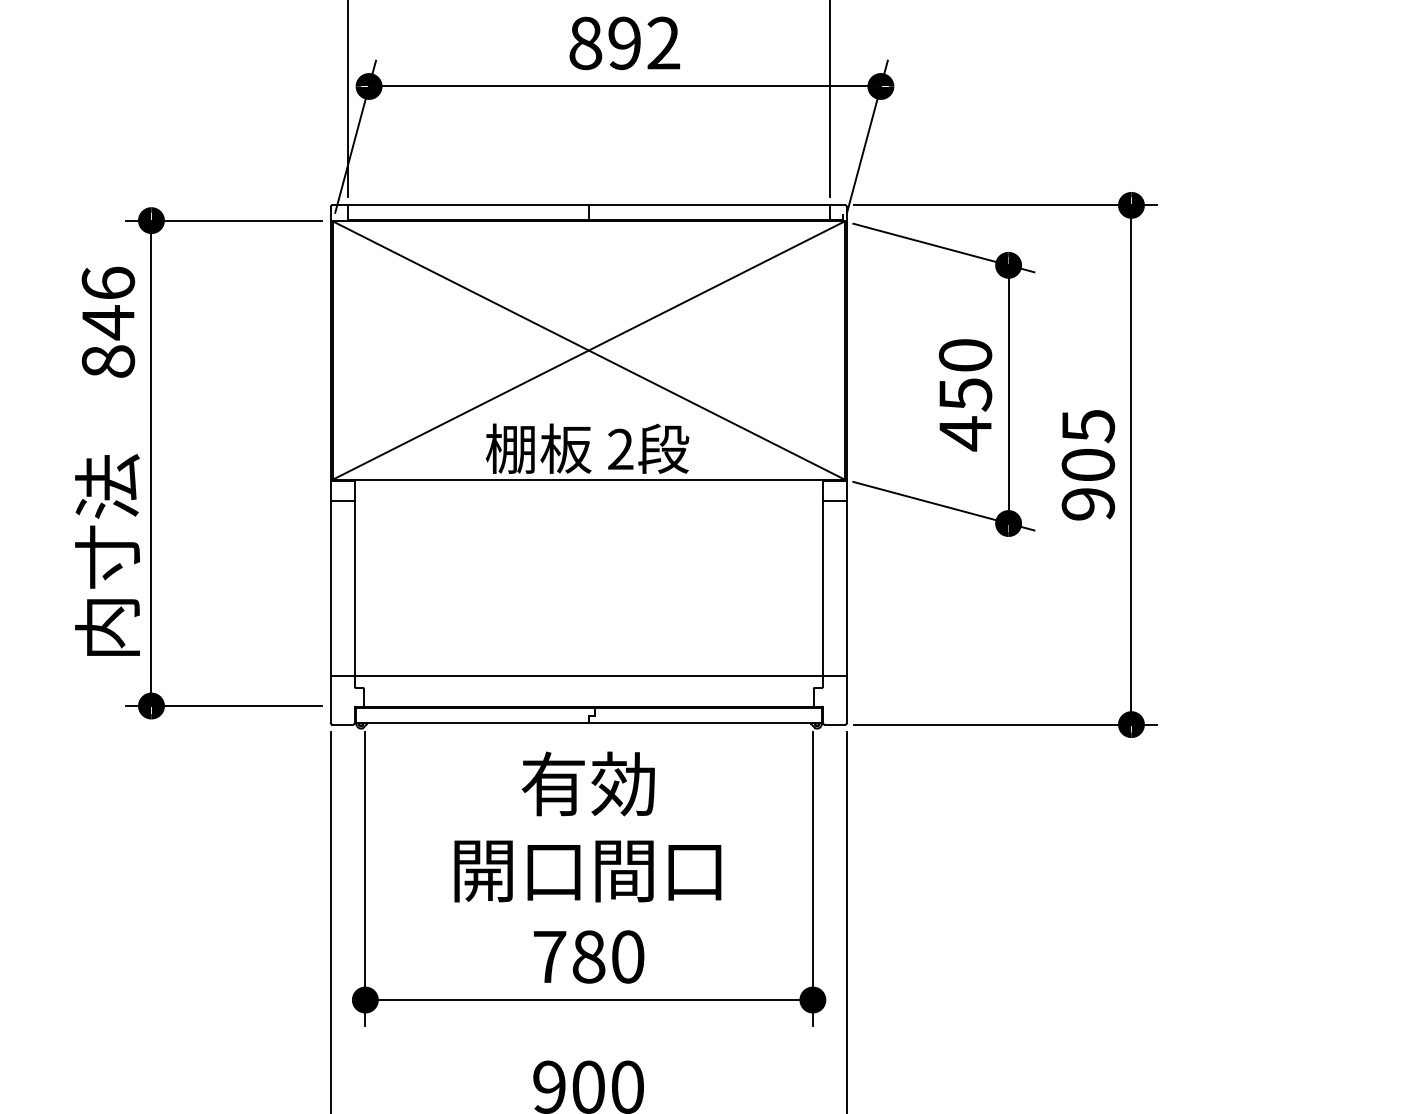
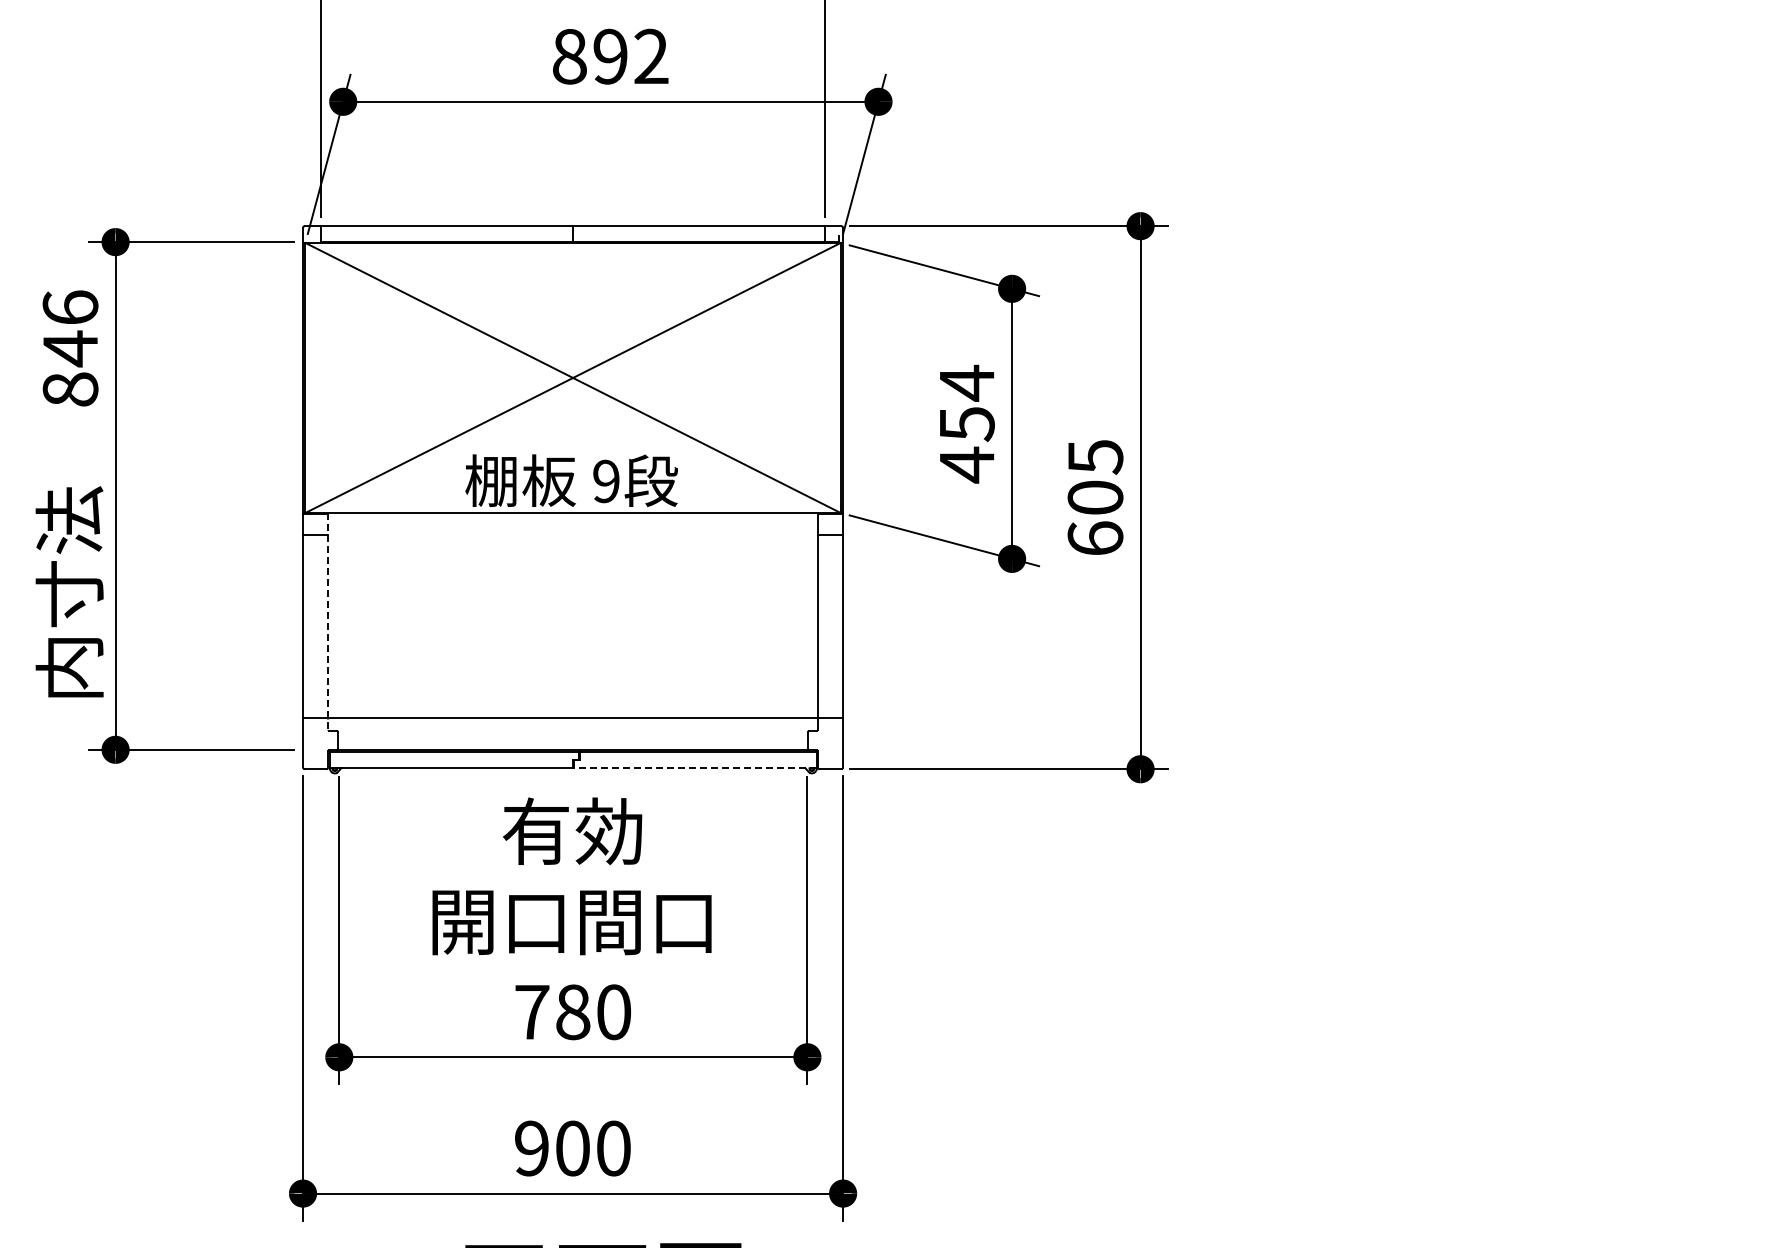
text: (965, 354) -> (966, 382), 450 -> 454
text: (620, 449) -> (606, 481), 2 -> 9
text: (1088, 504) -> (1095, 538), 905 -> 605
line: (355, 584) -> (328, 622), solid -> dashed
line: (705, 722) -> (695, 767), solid -> dashed

